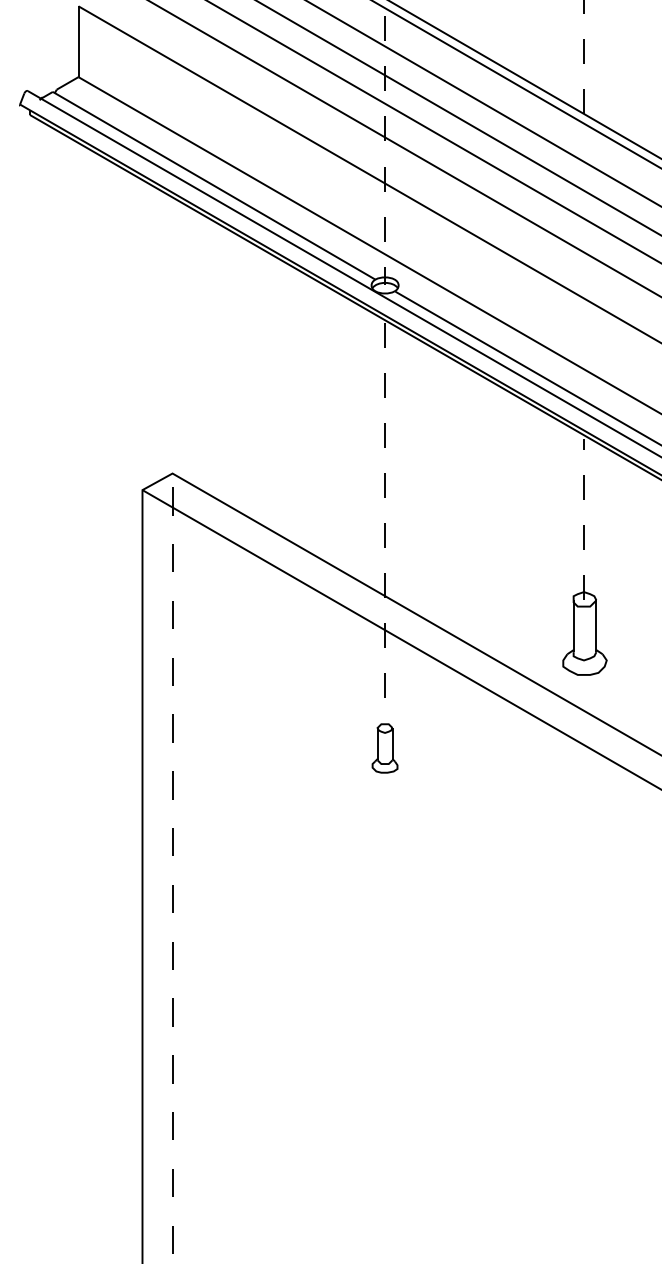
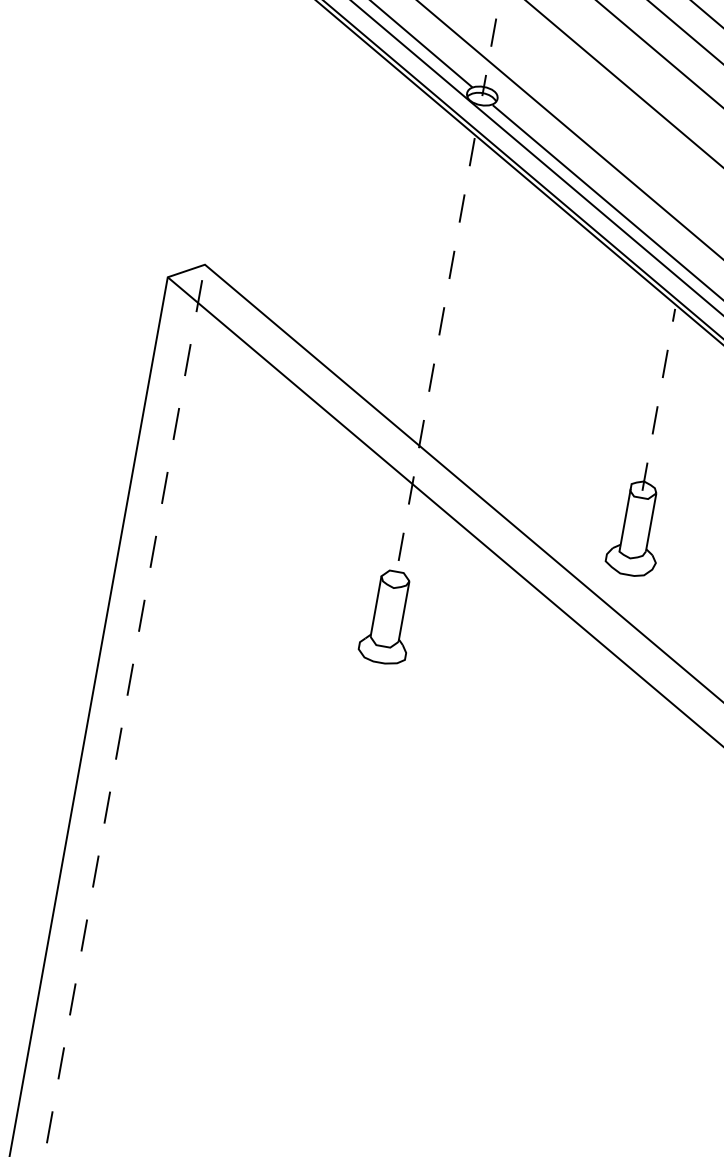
part: (384, 748) -> (387, 617), size x1.67

